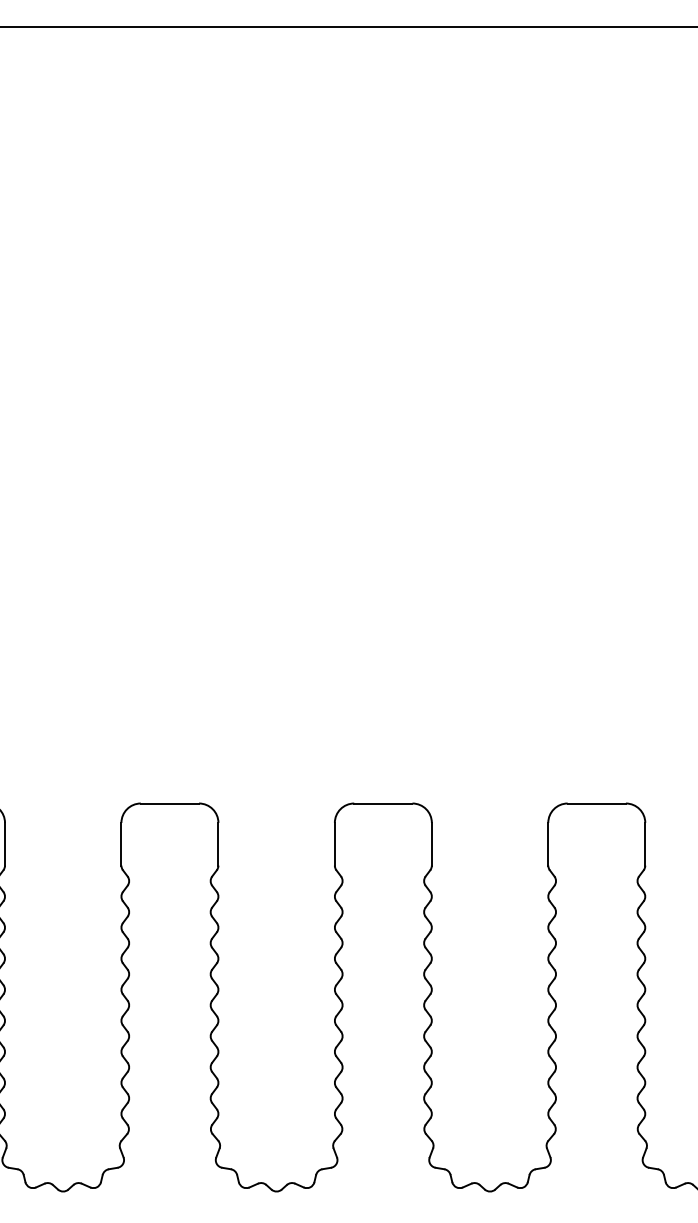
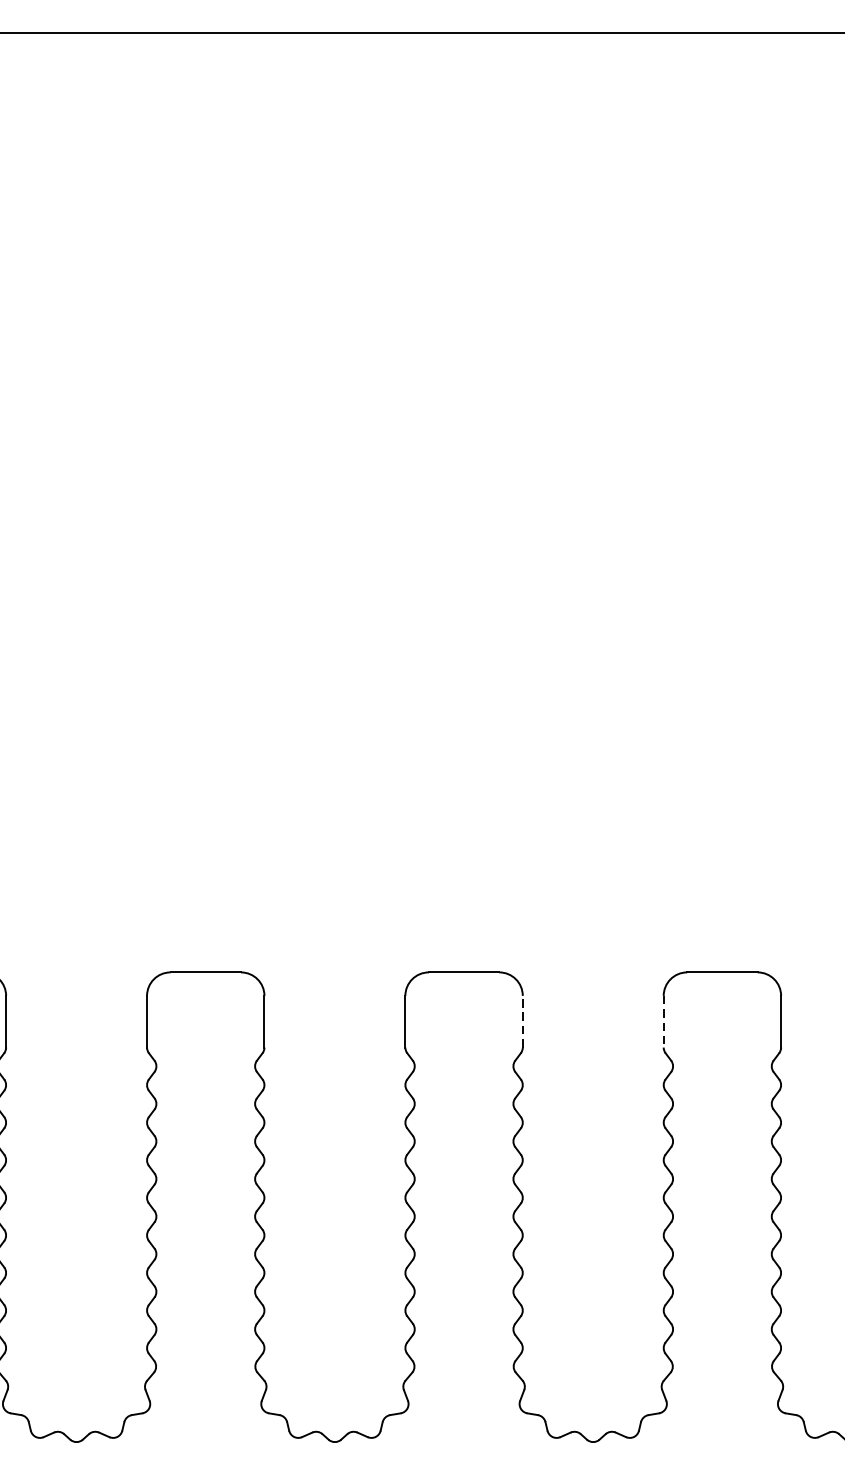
line: (431, 843) -> (522, 1020), solid -> dashed
line: (548, 844) -> (663, 1022), solid -> dashed

